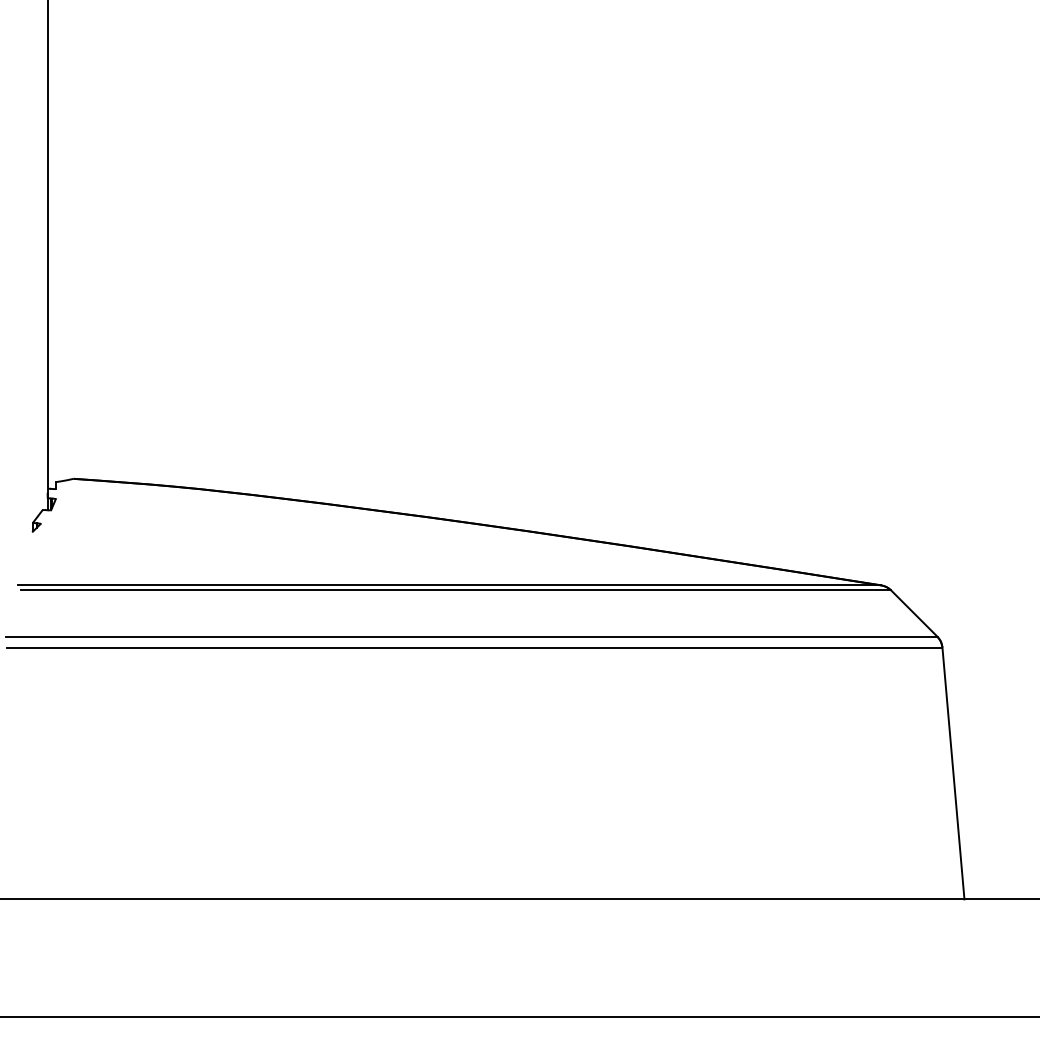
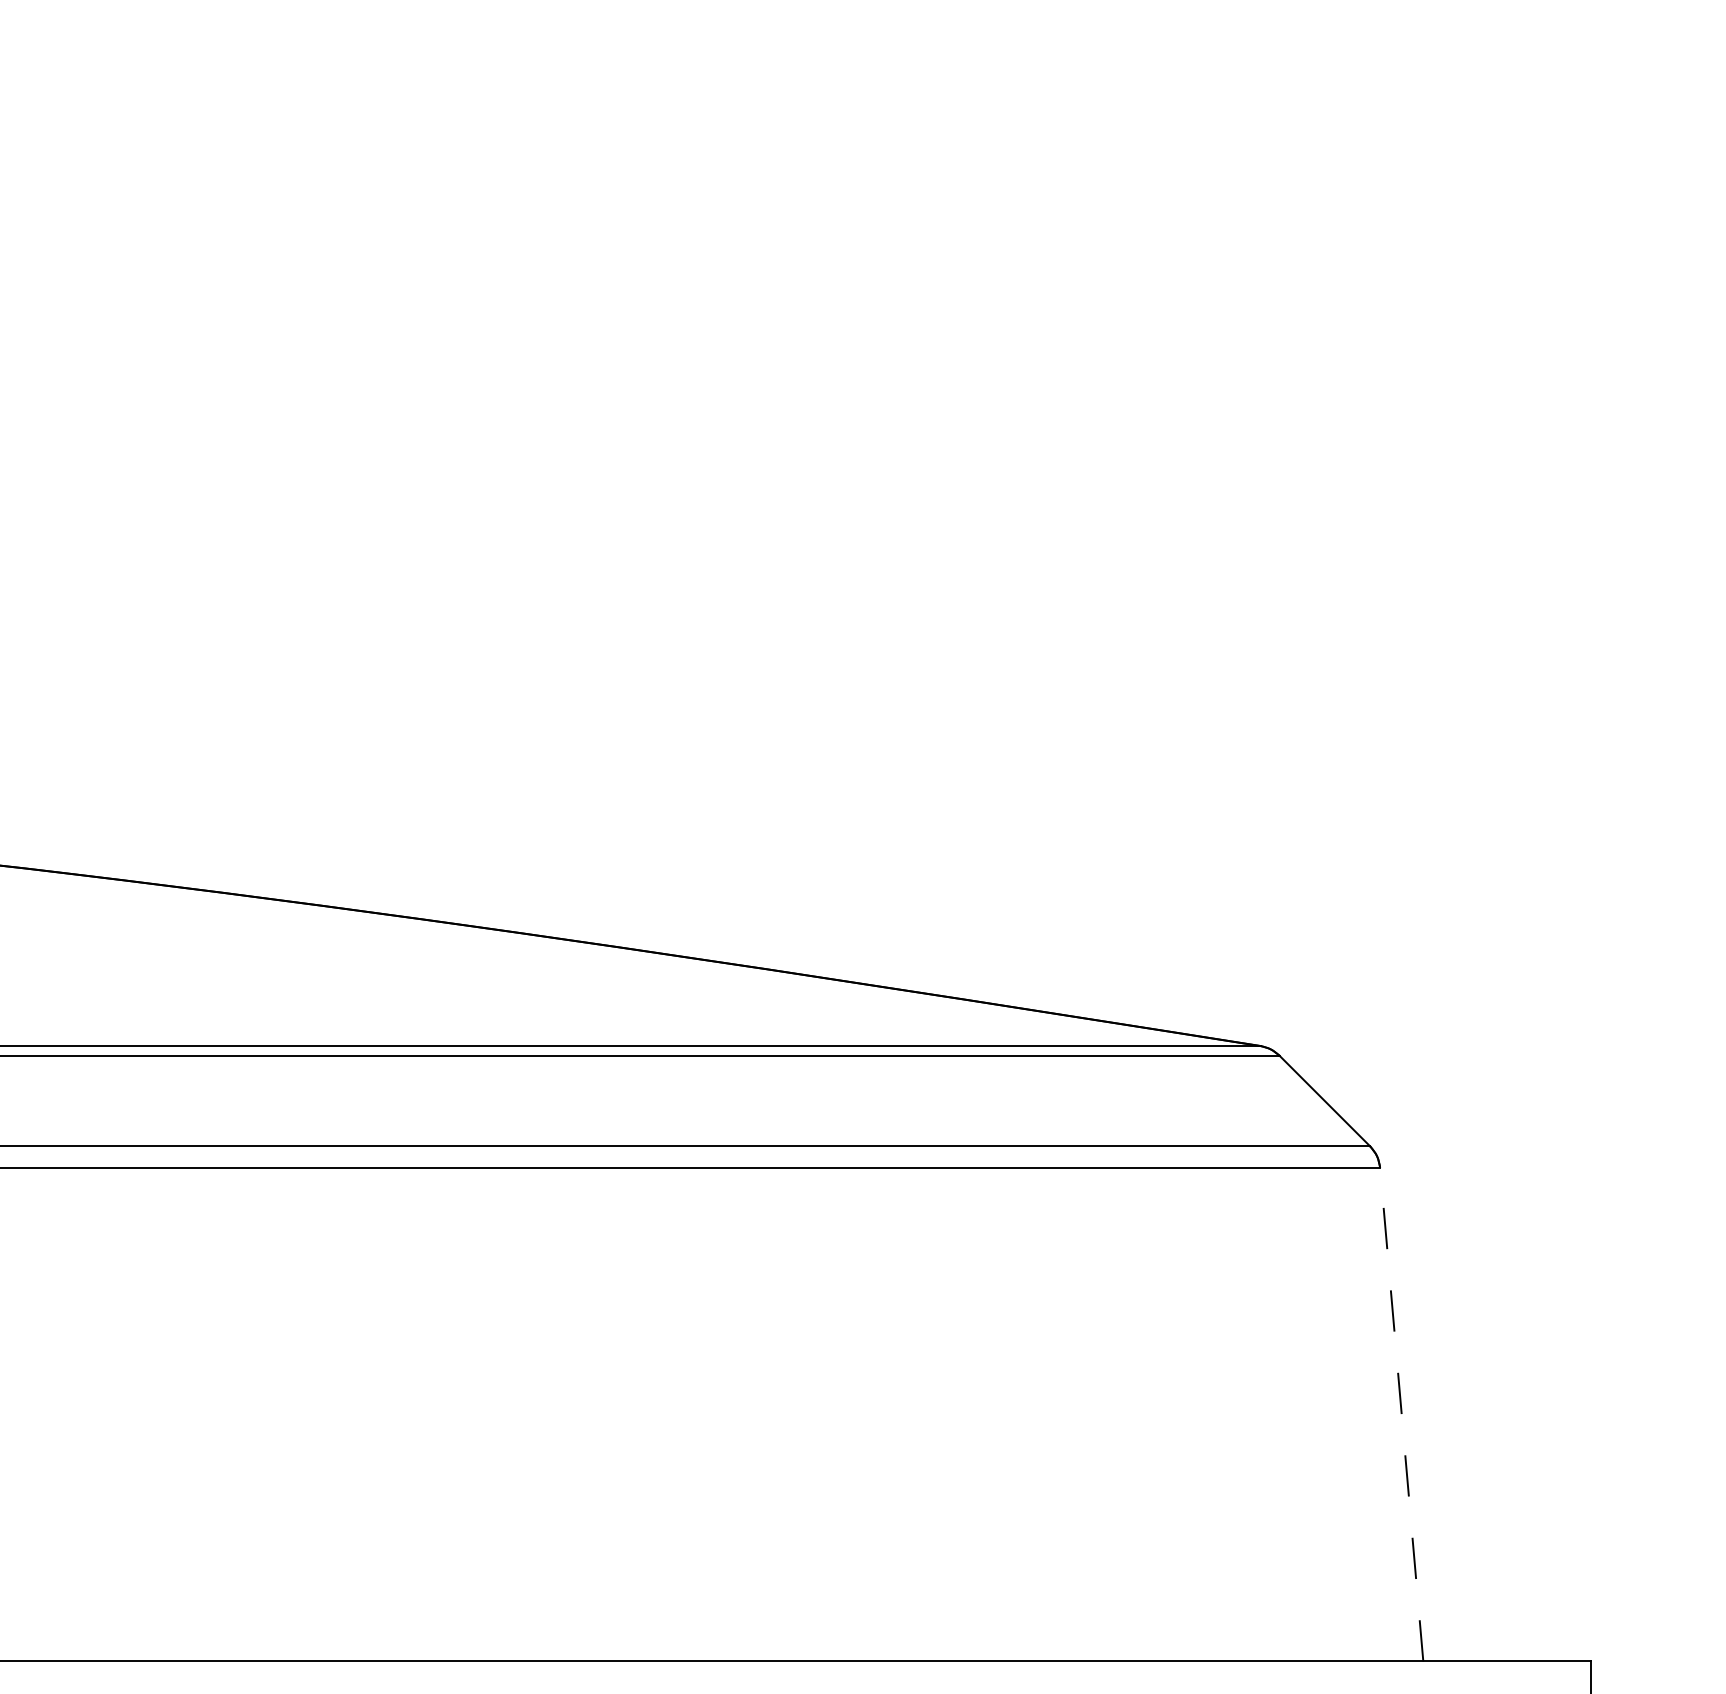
line: (953, 772) -> (1401, 1412), solid -> dashed

